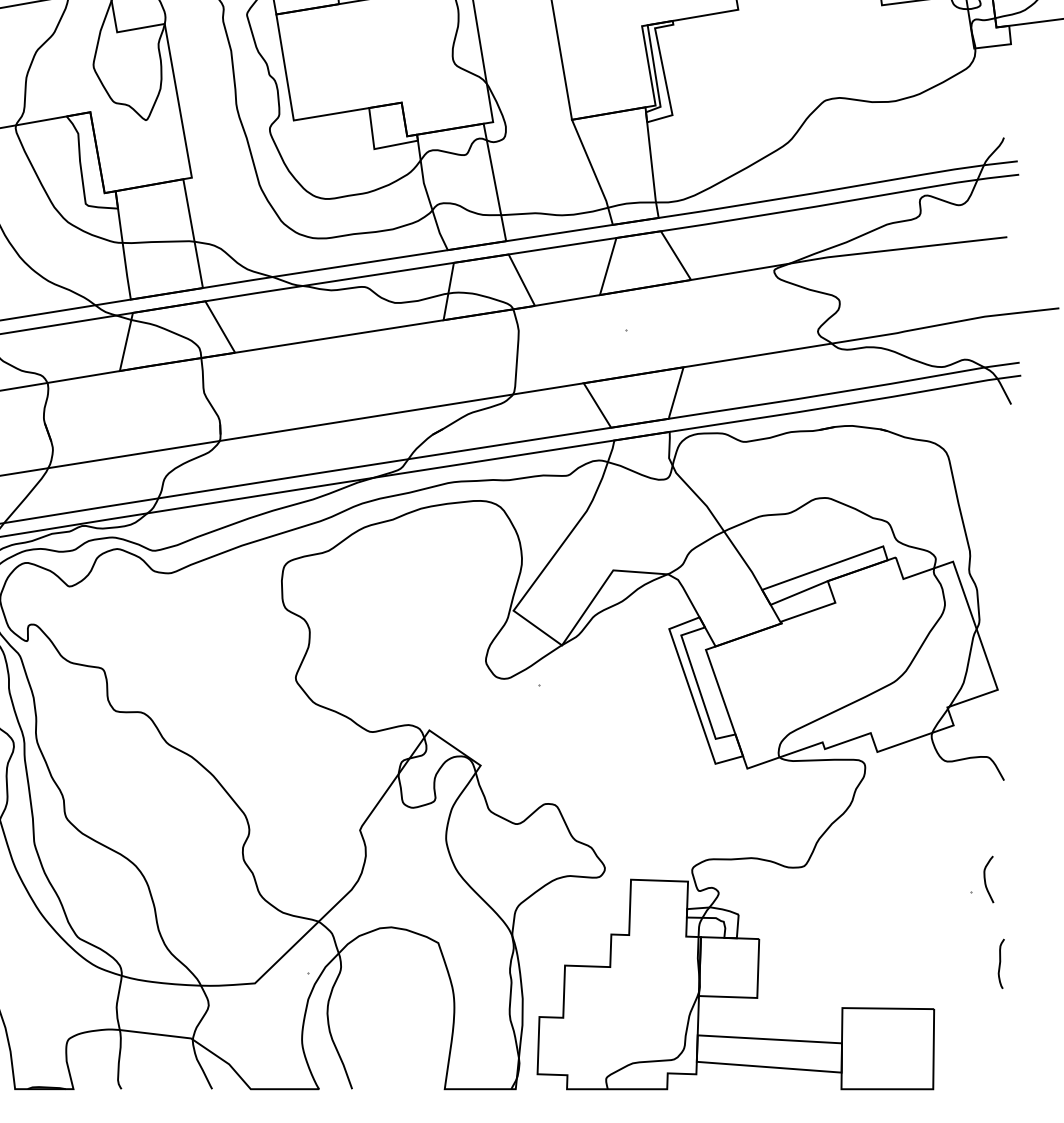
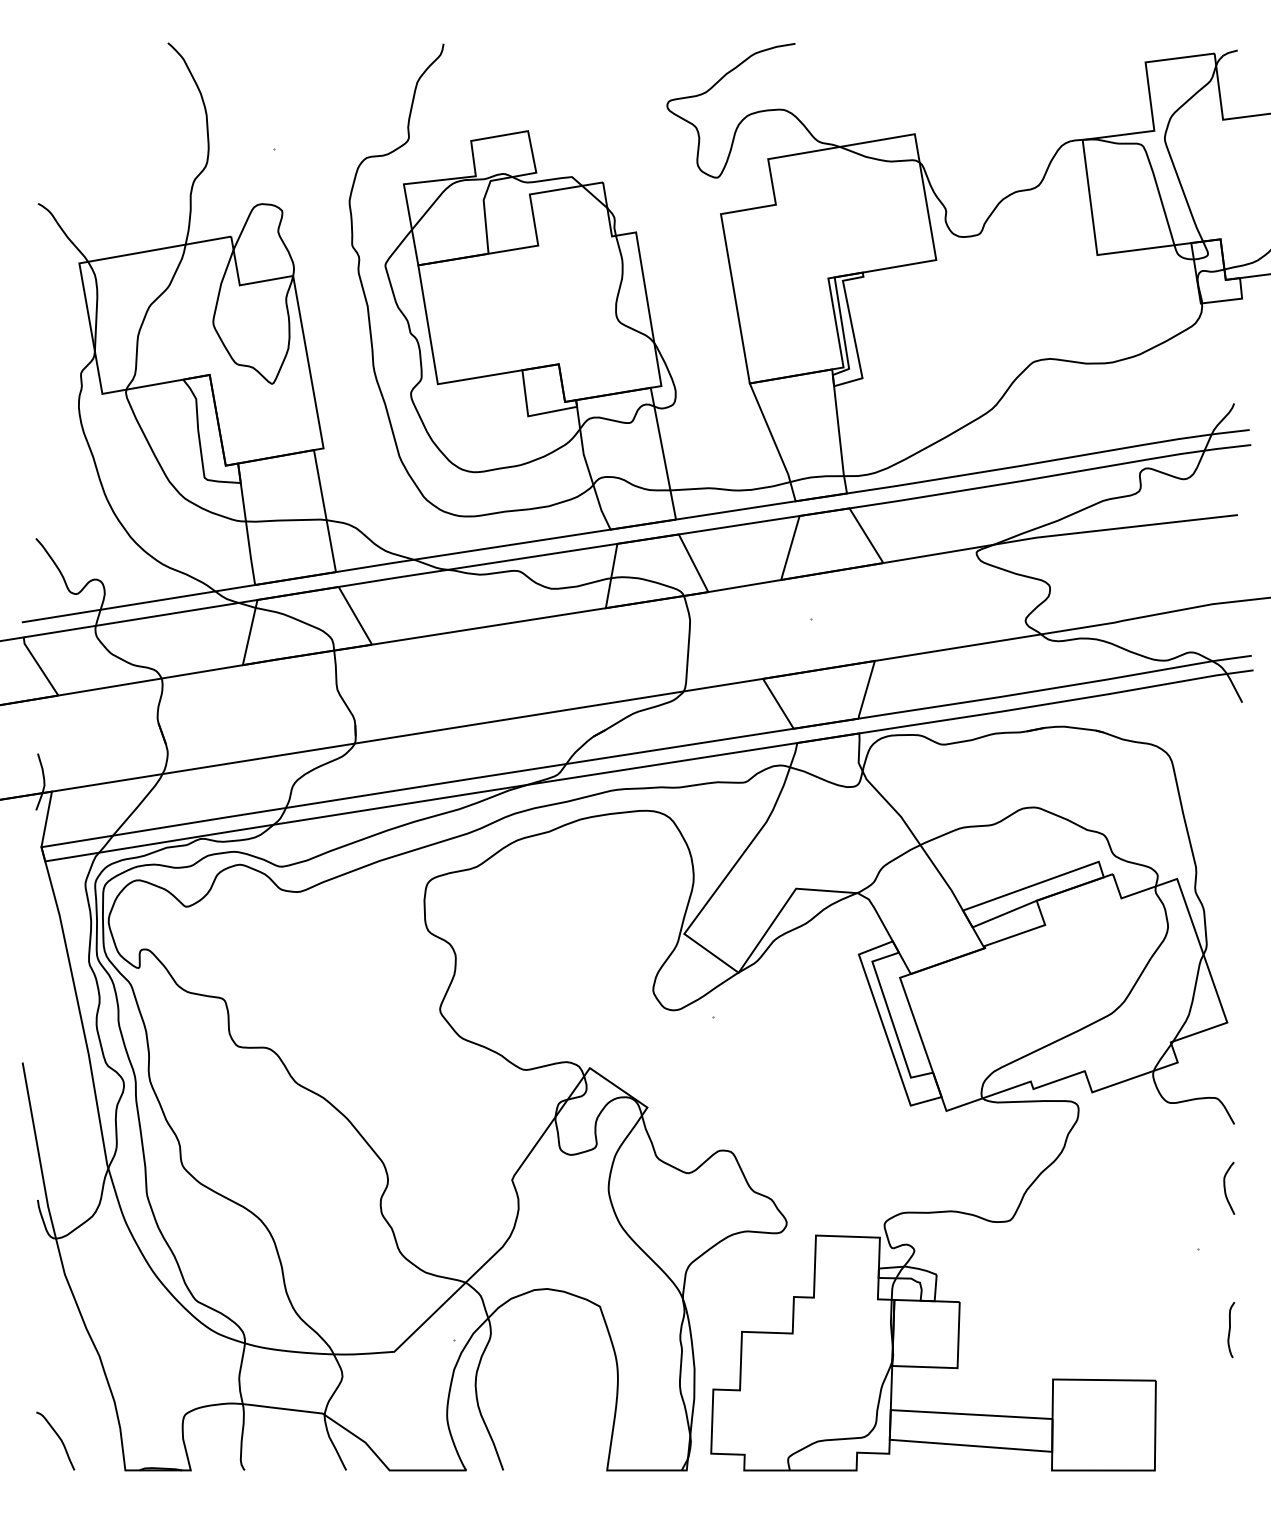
curve: (985, 878) -> (1225, 1187), moved

